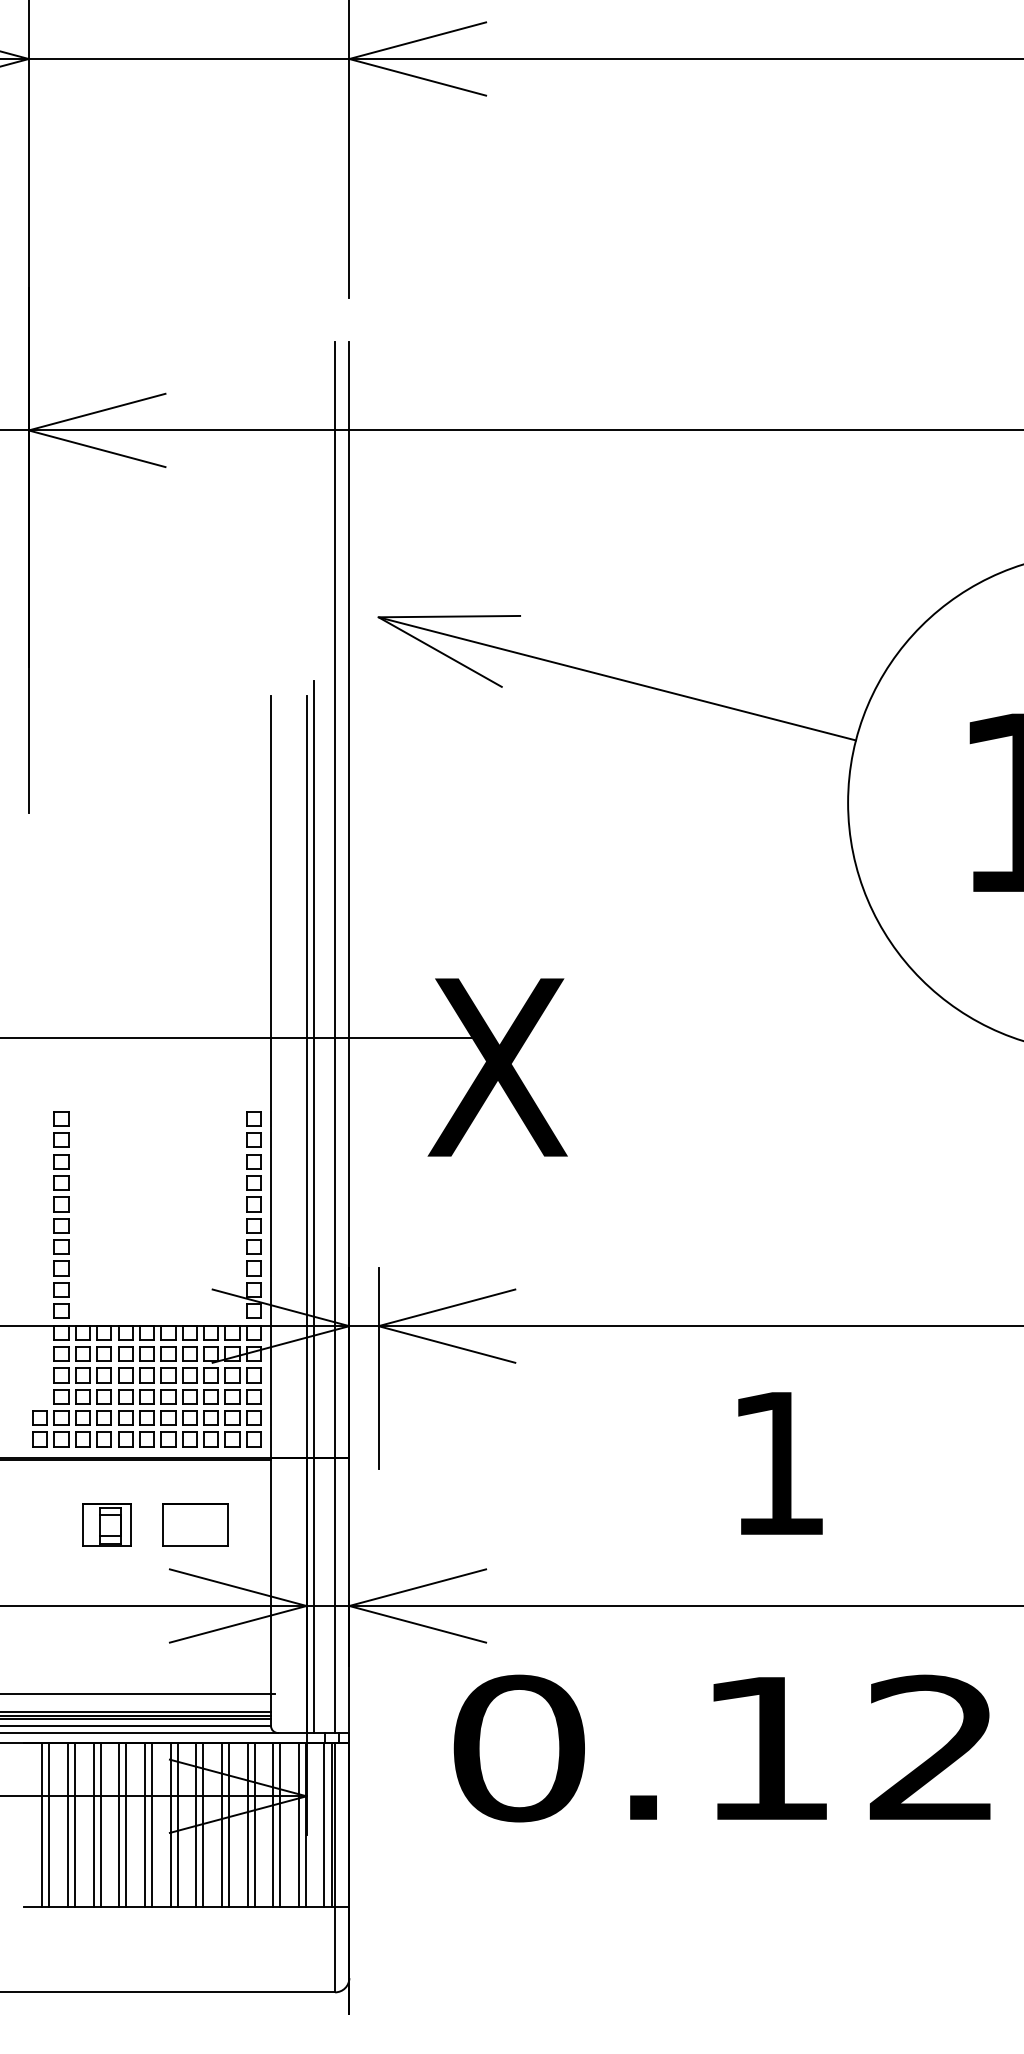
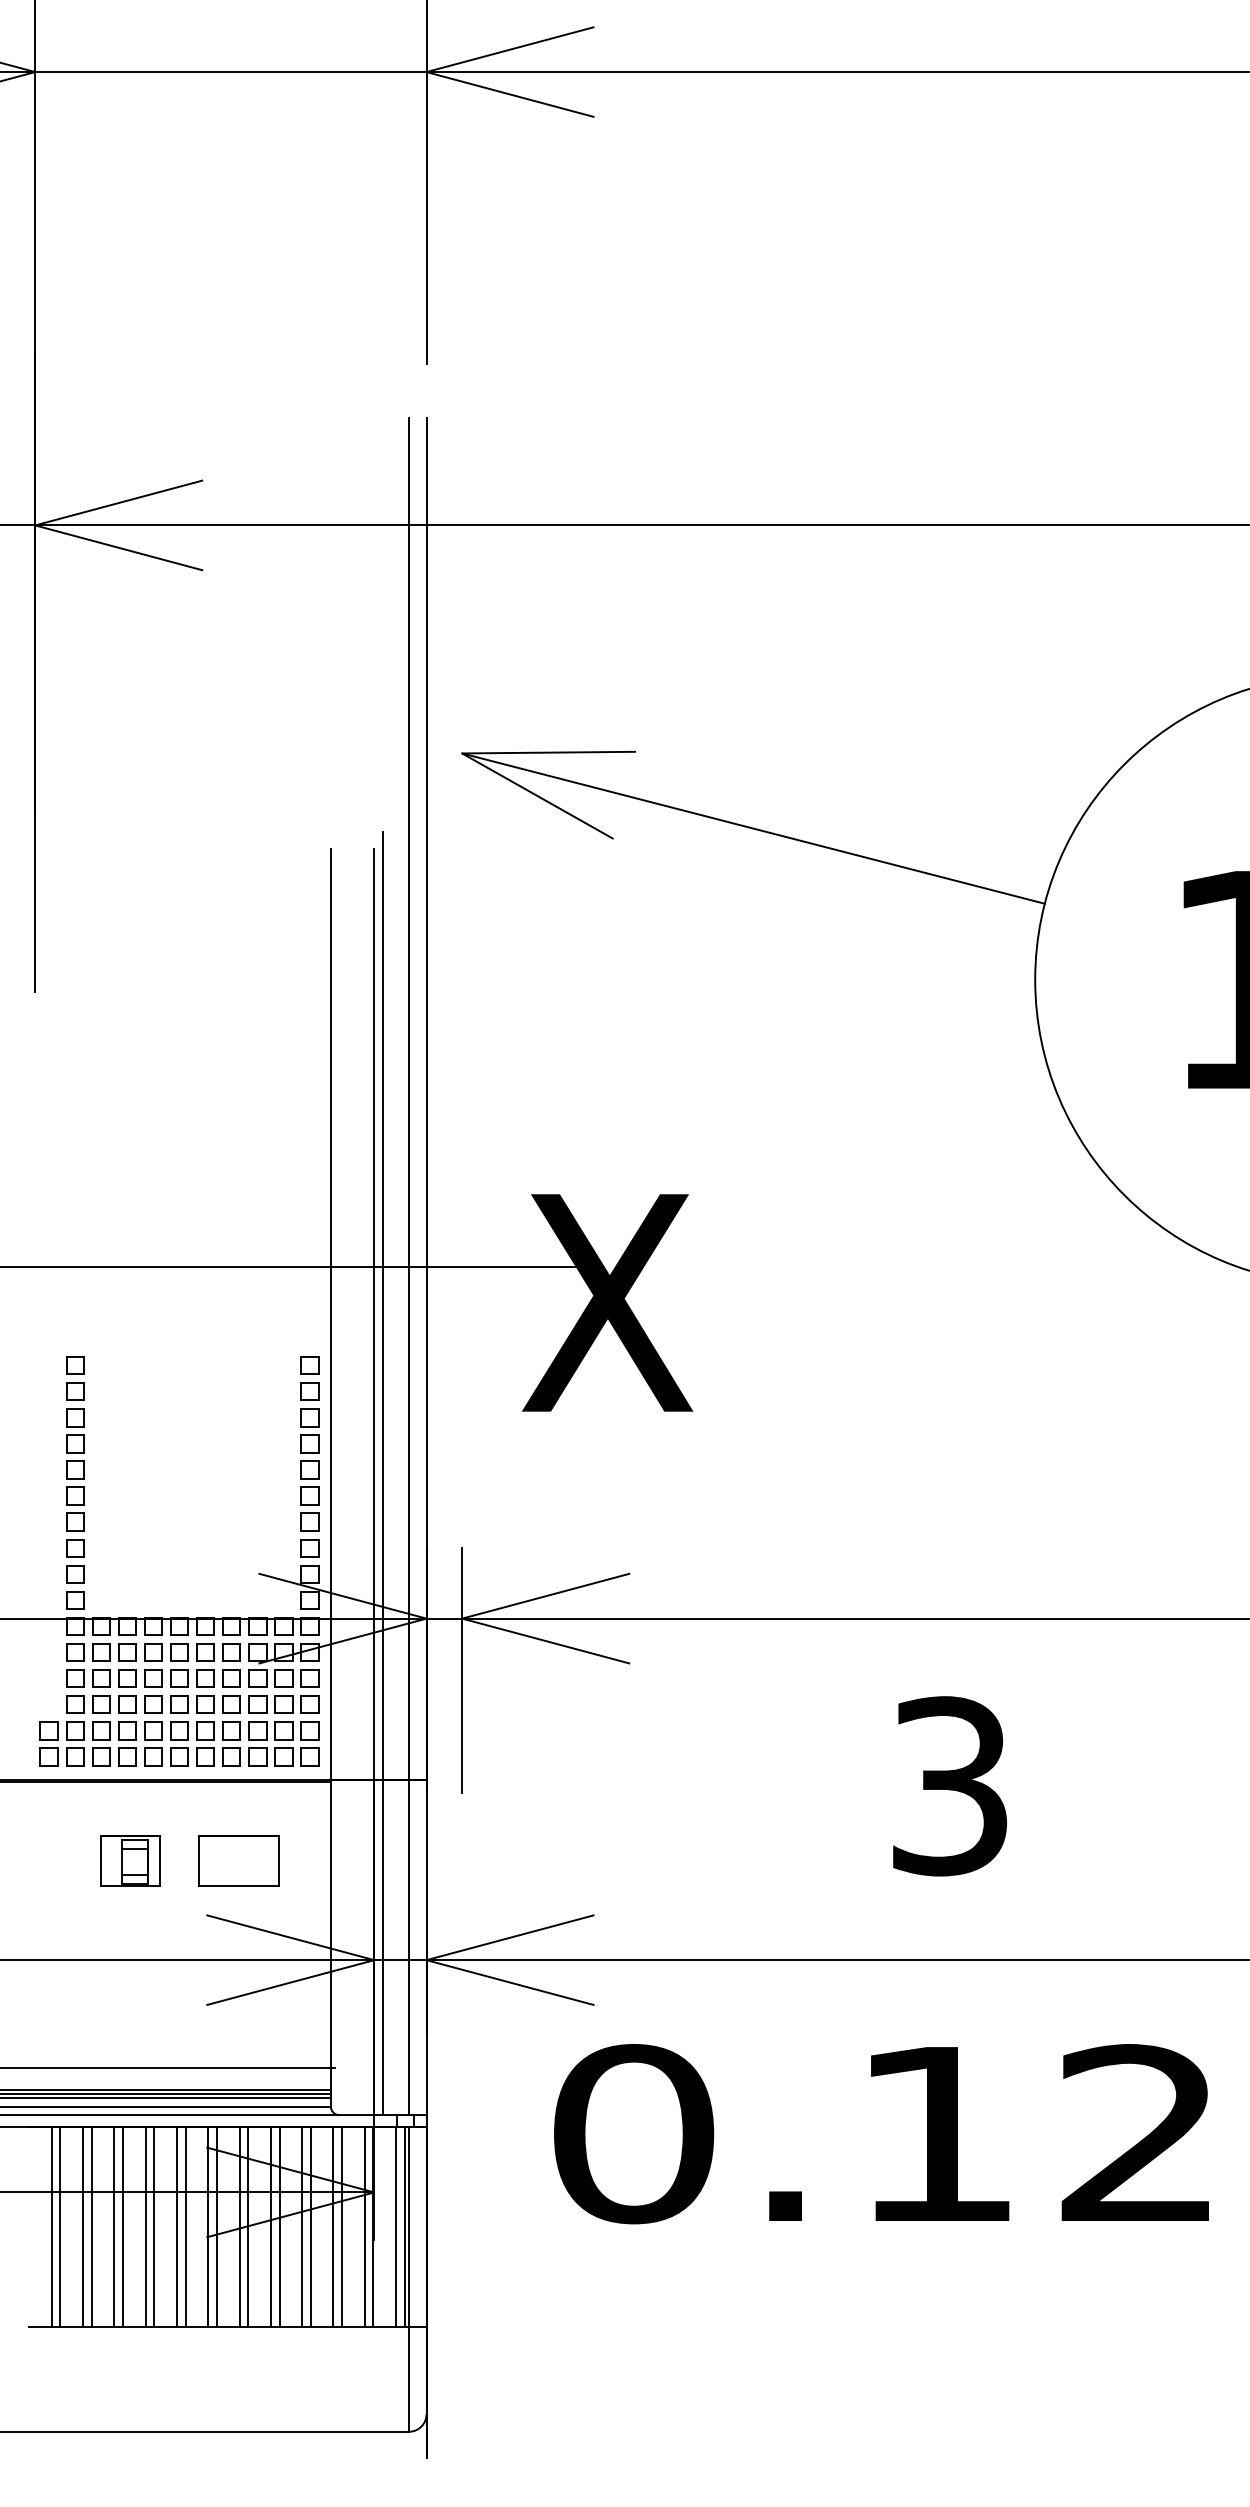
text: (777, 1463) -> (949, 1786), 1 -> 3

